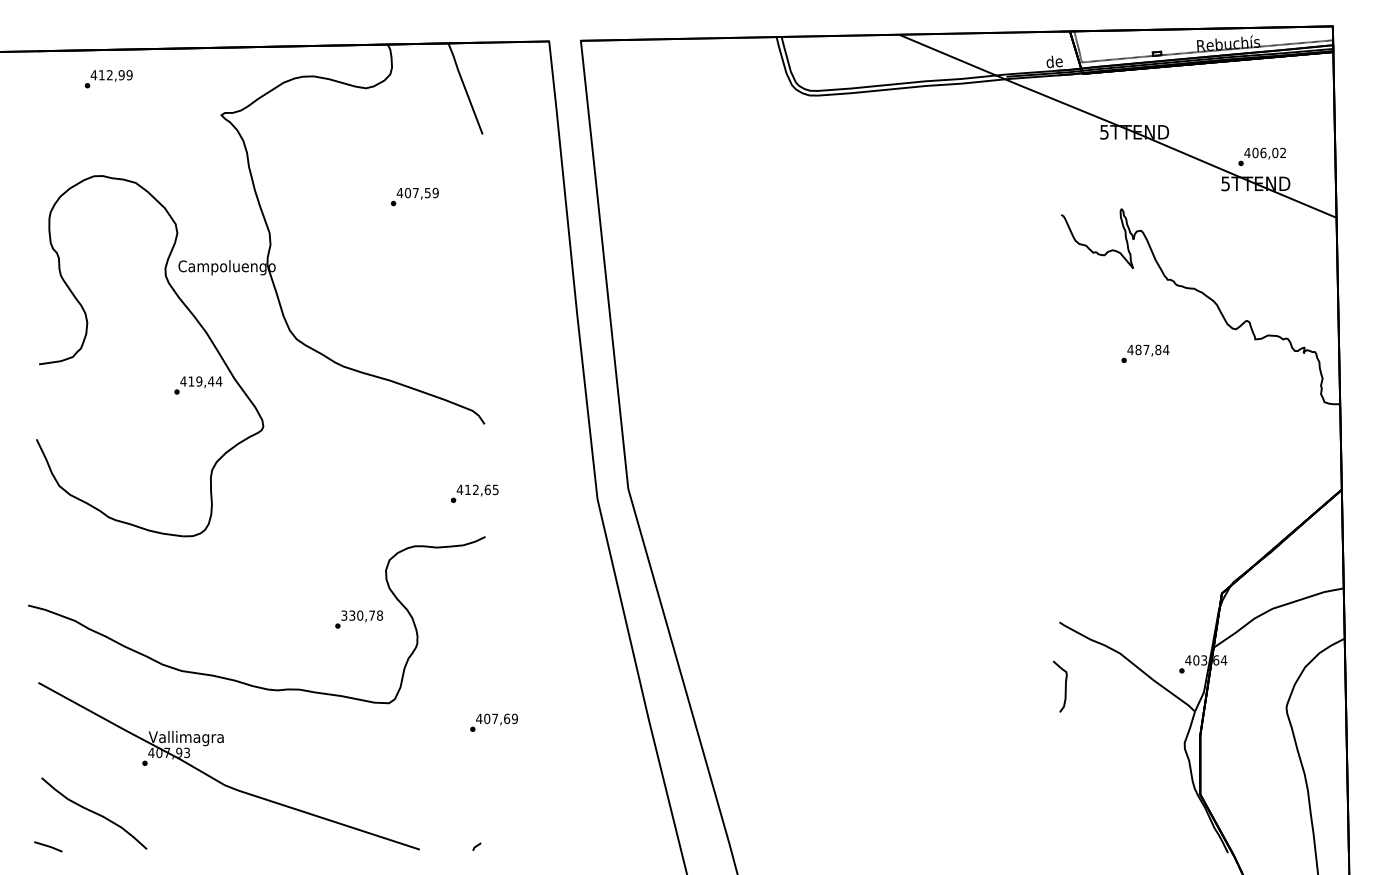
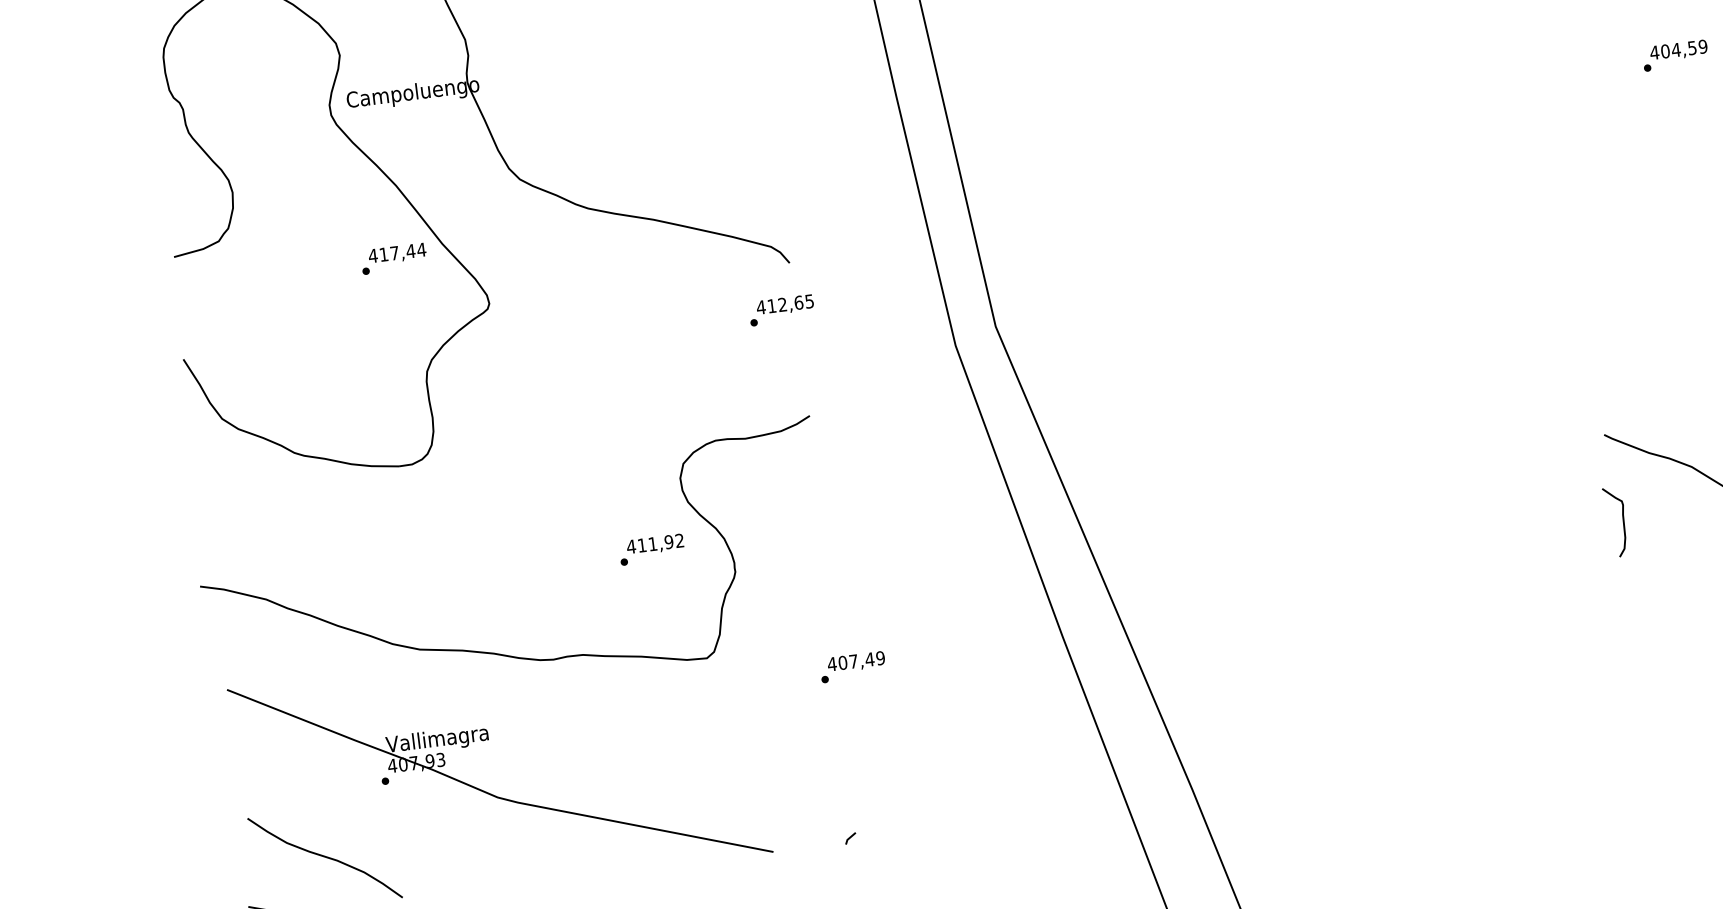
text: (1152, 349) -> (1684, 48), 487,84 -> 404,59
text: (199, 381) -> (394, 253), 419,44 -> 417,44
text: (474, 493) -> (781, 309), moved
text: (362, 615) -> (655, 543), 330,78 -> 411,92
text: (506, 718) -> (869, 659), 407,69 -> 407,49

